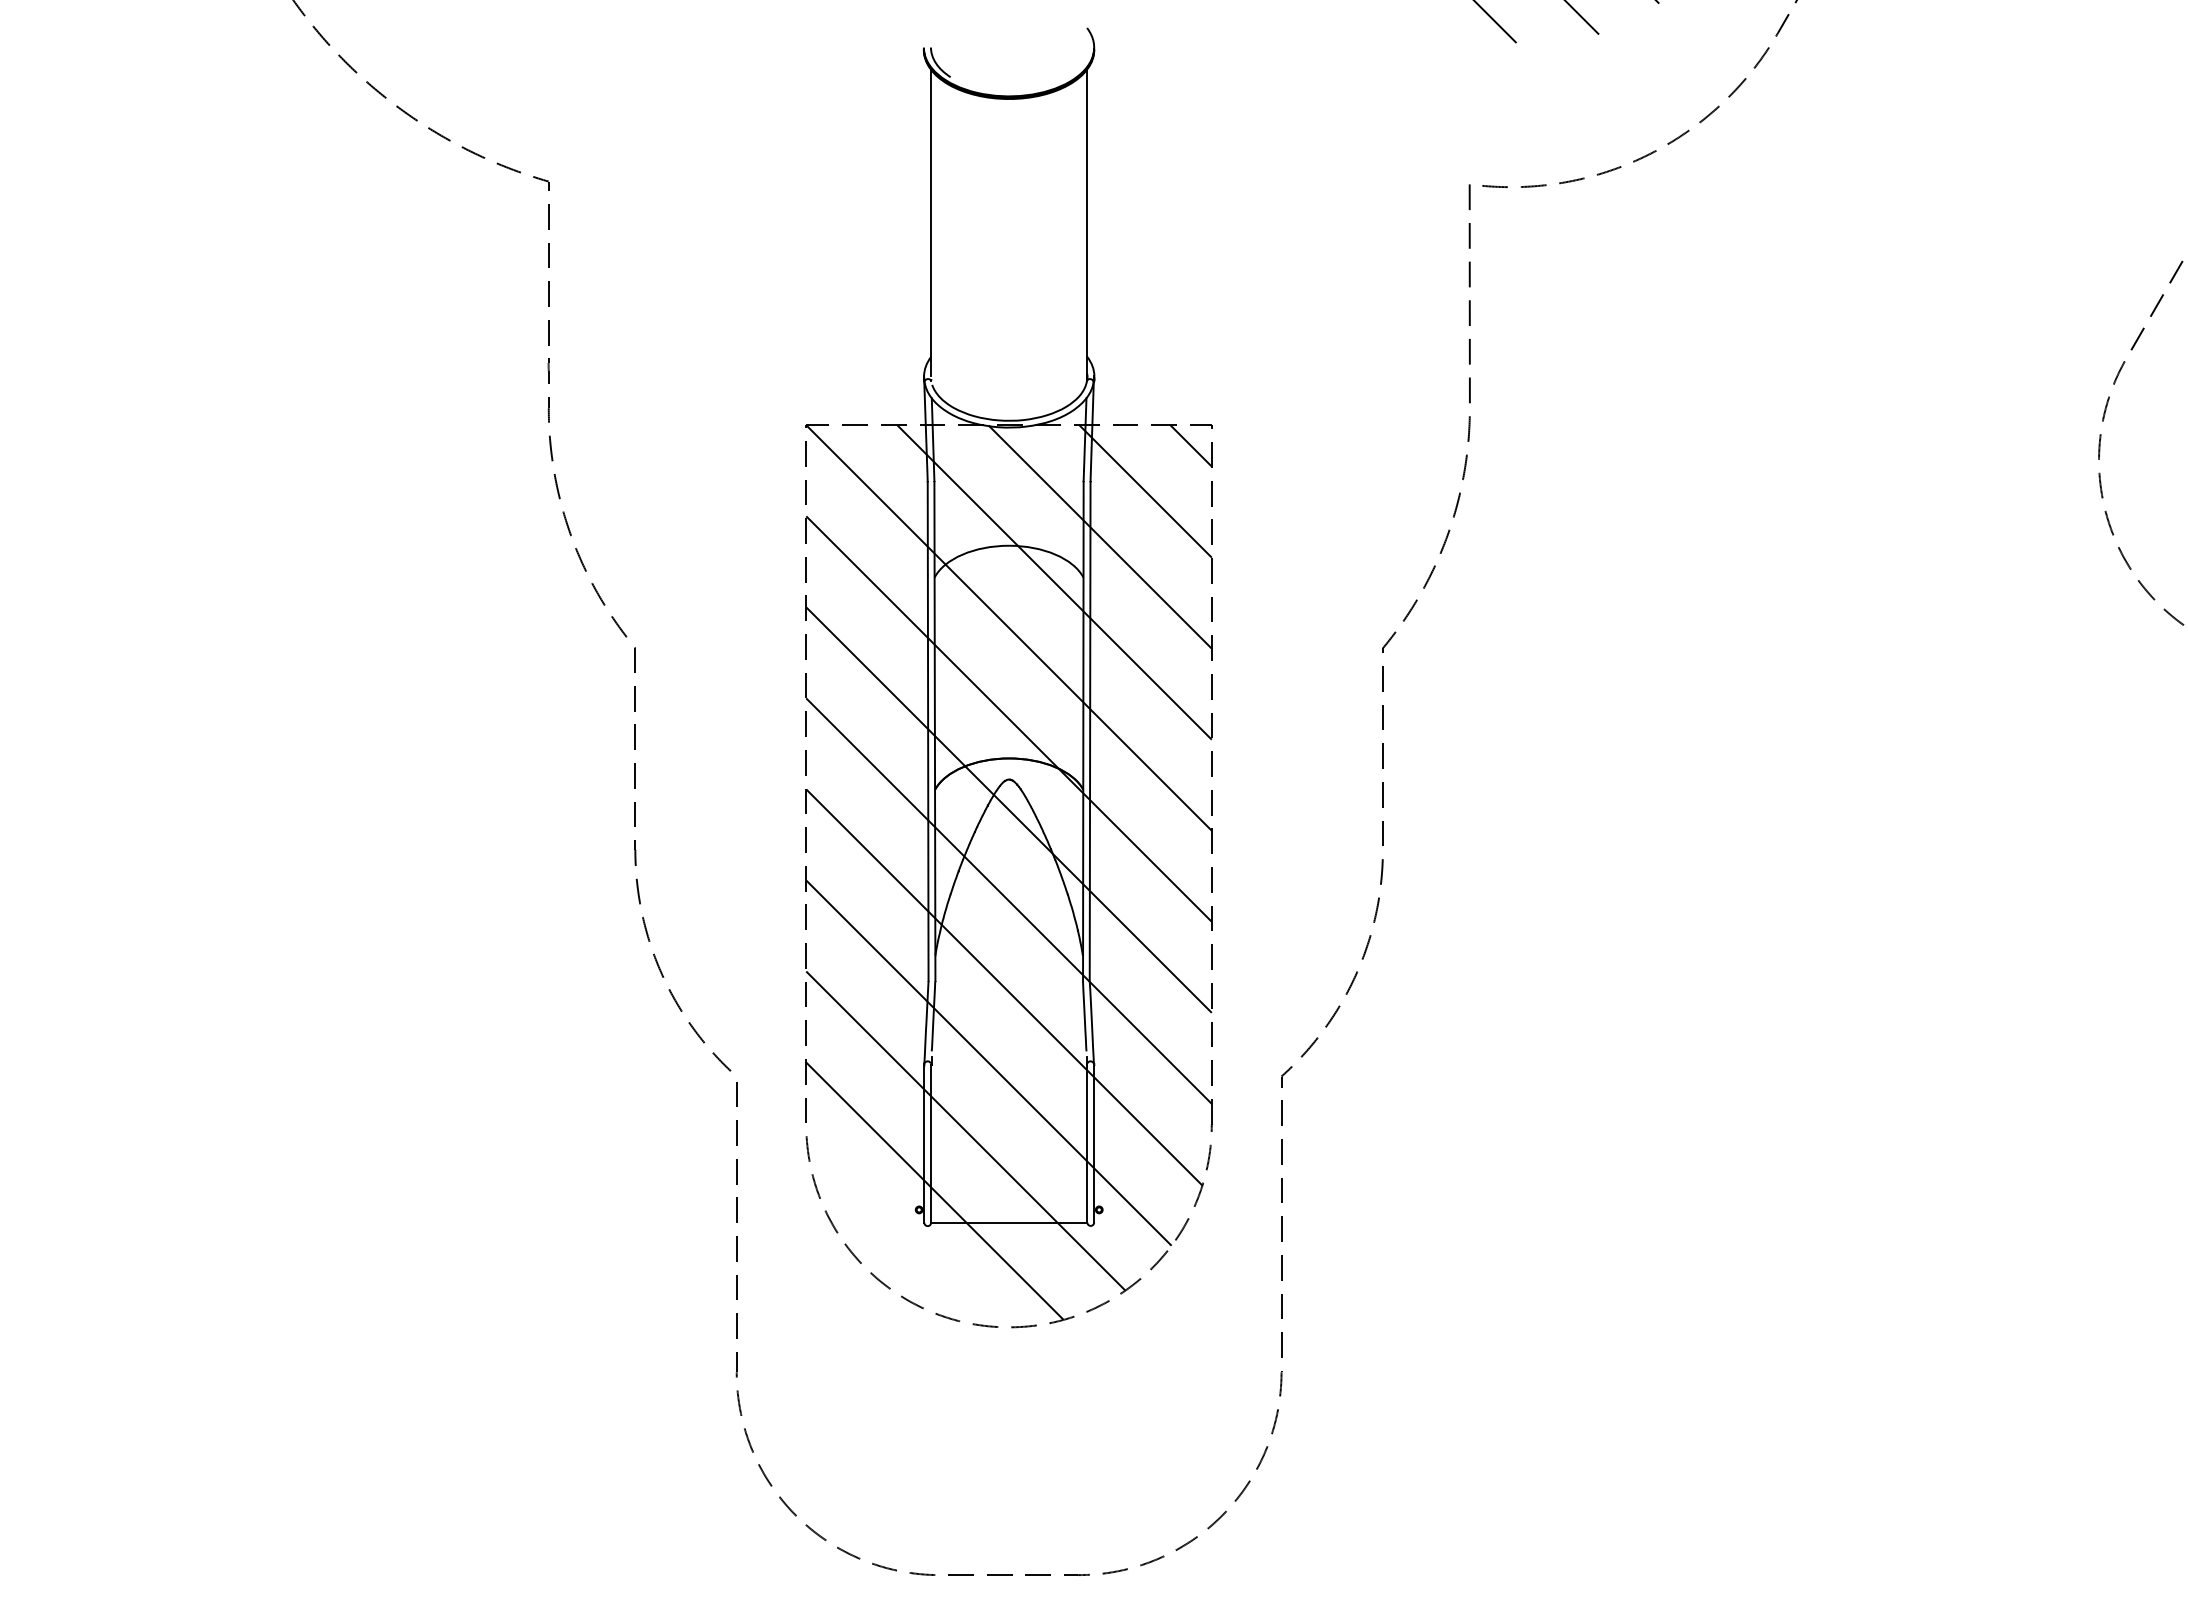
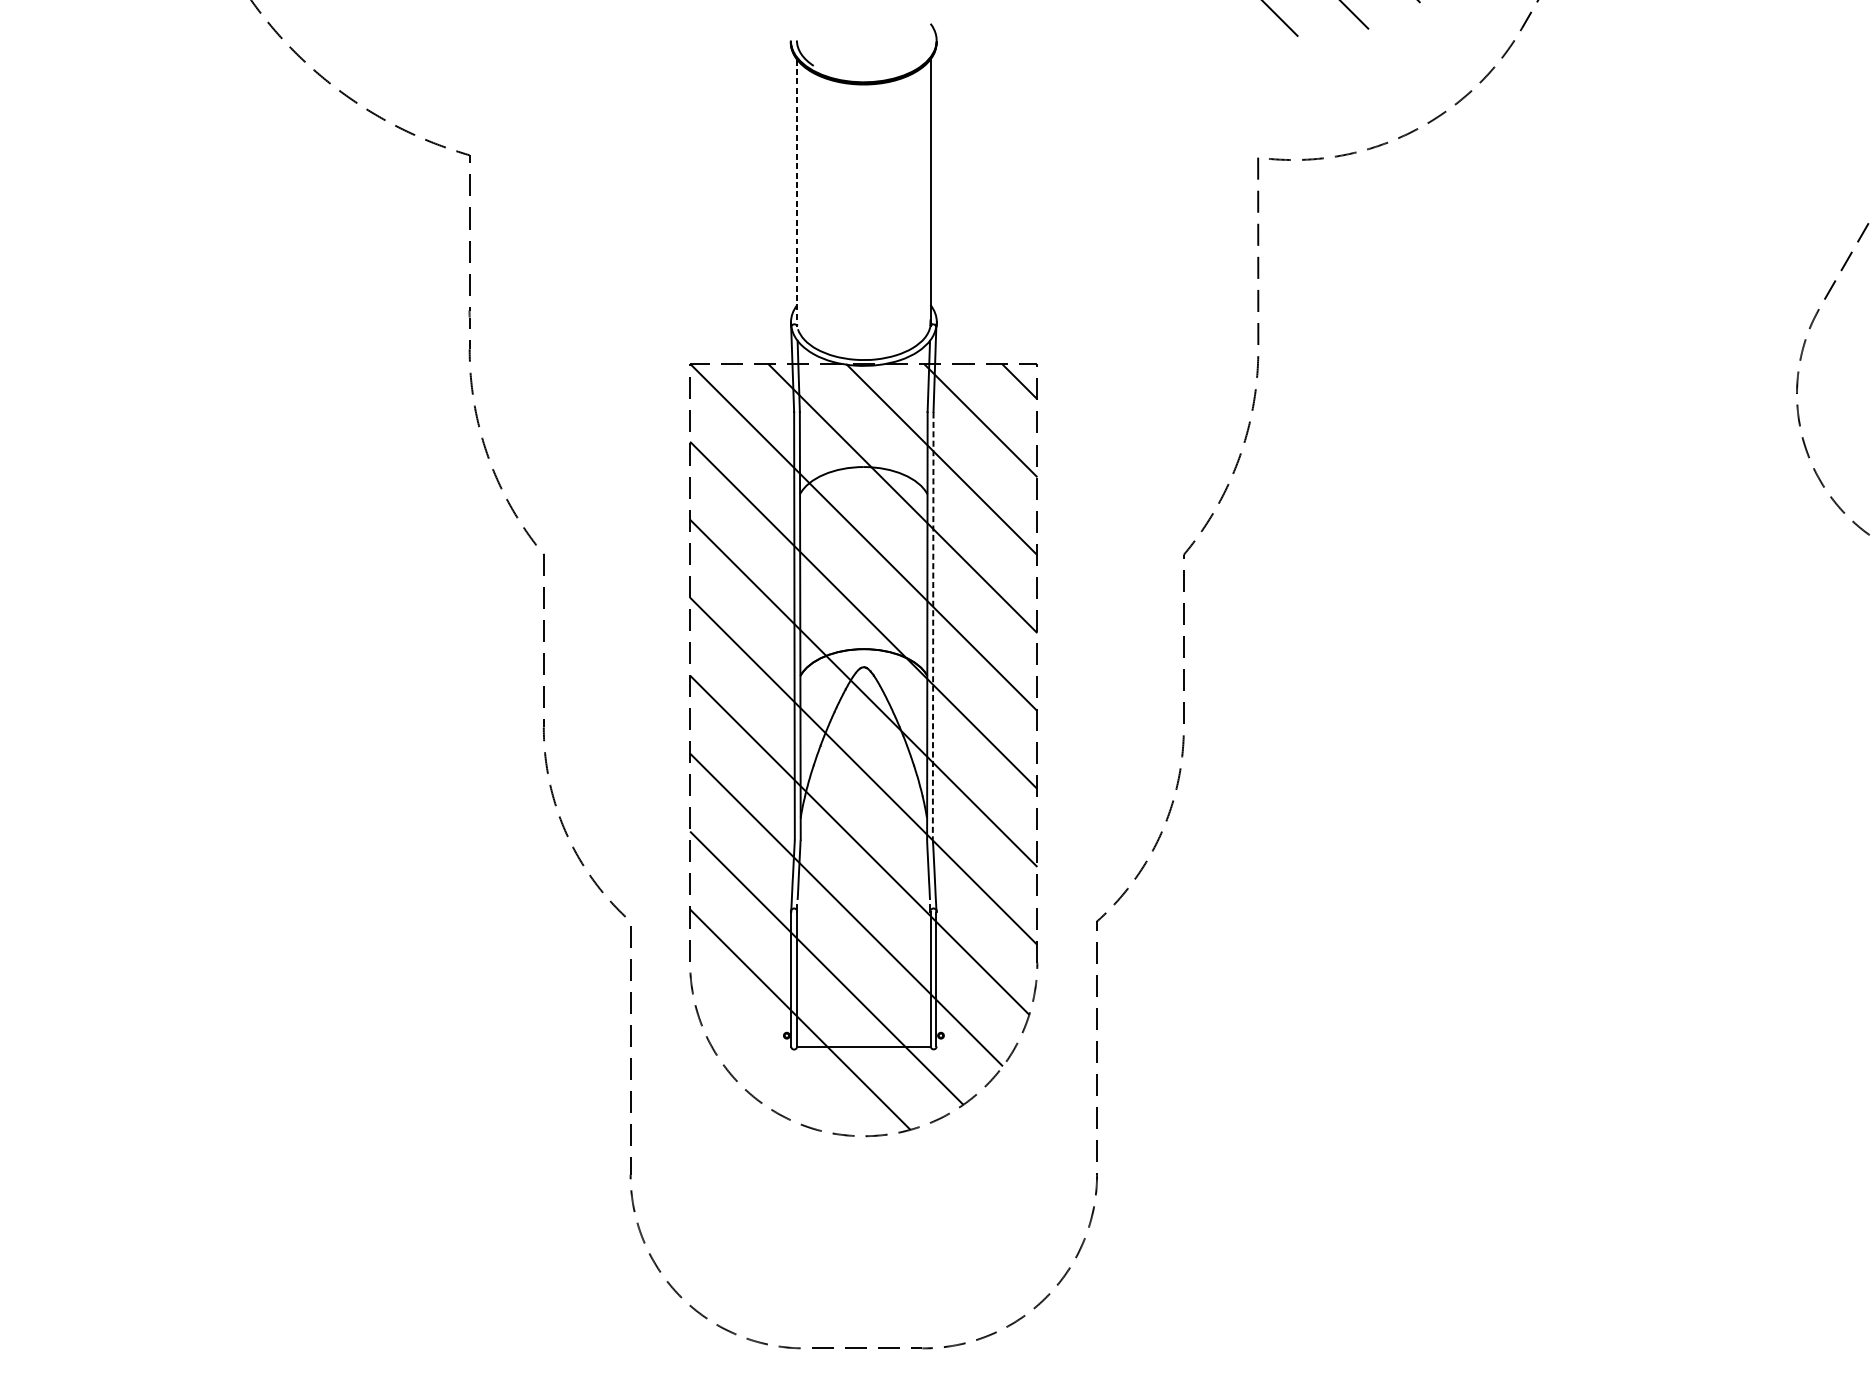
line: (930, 223) -> (796, 191), solid -> dashed
line: (1090, 732) -> (933, 626), solid -> dashed

